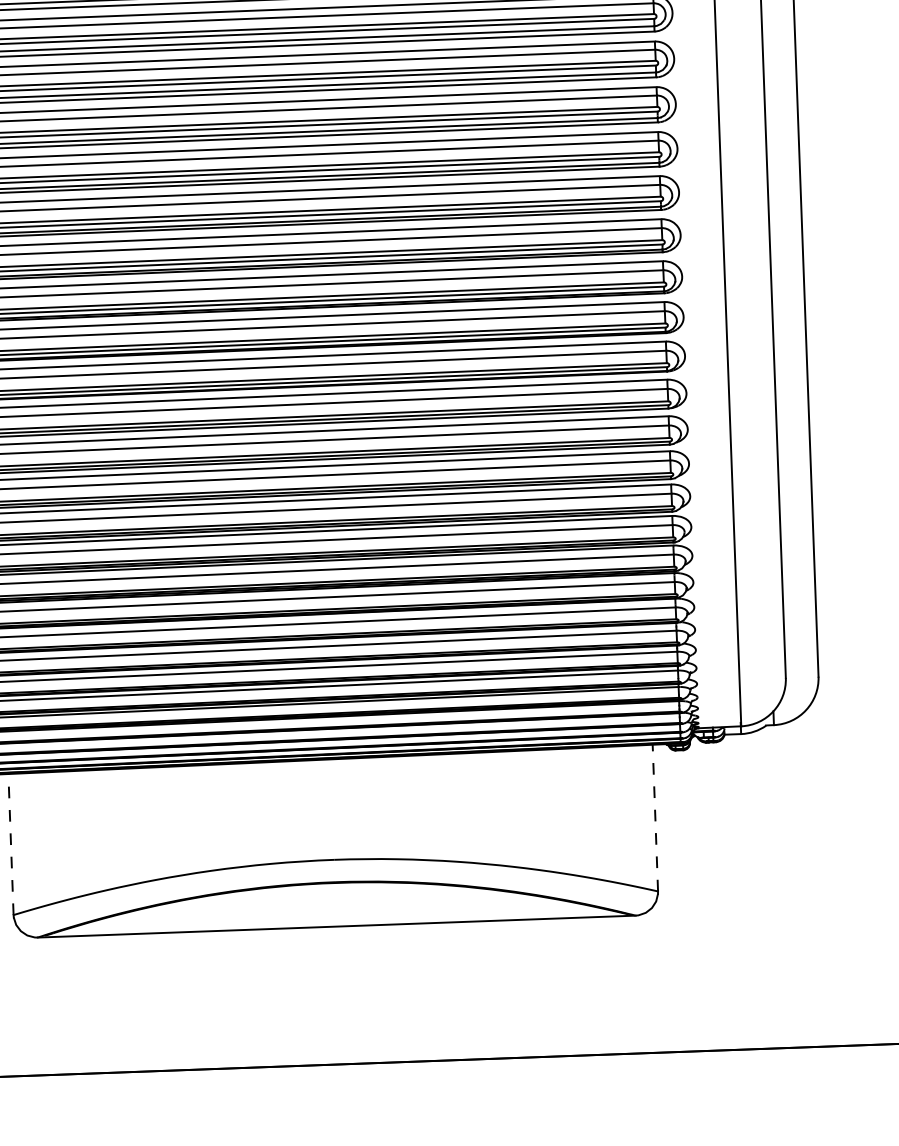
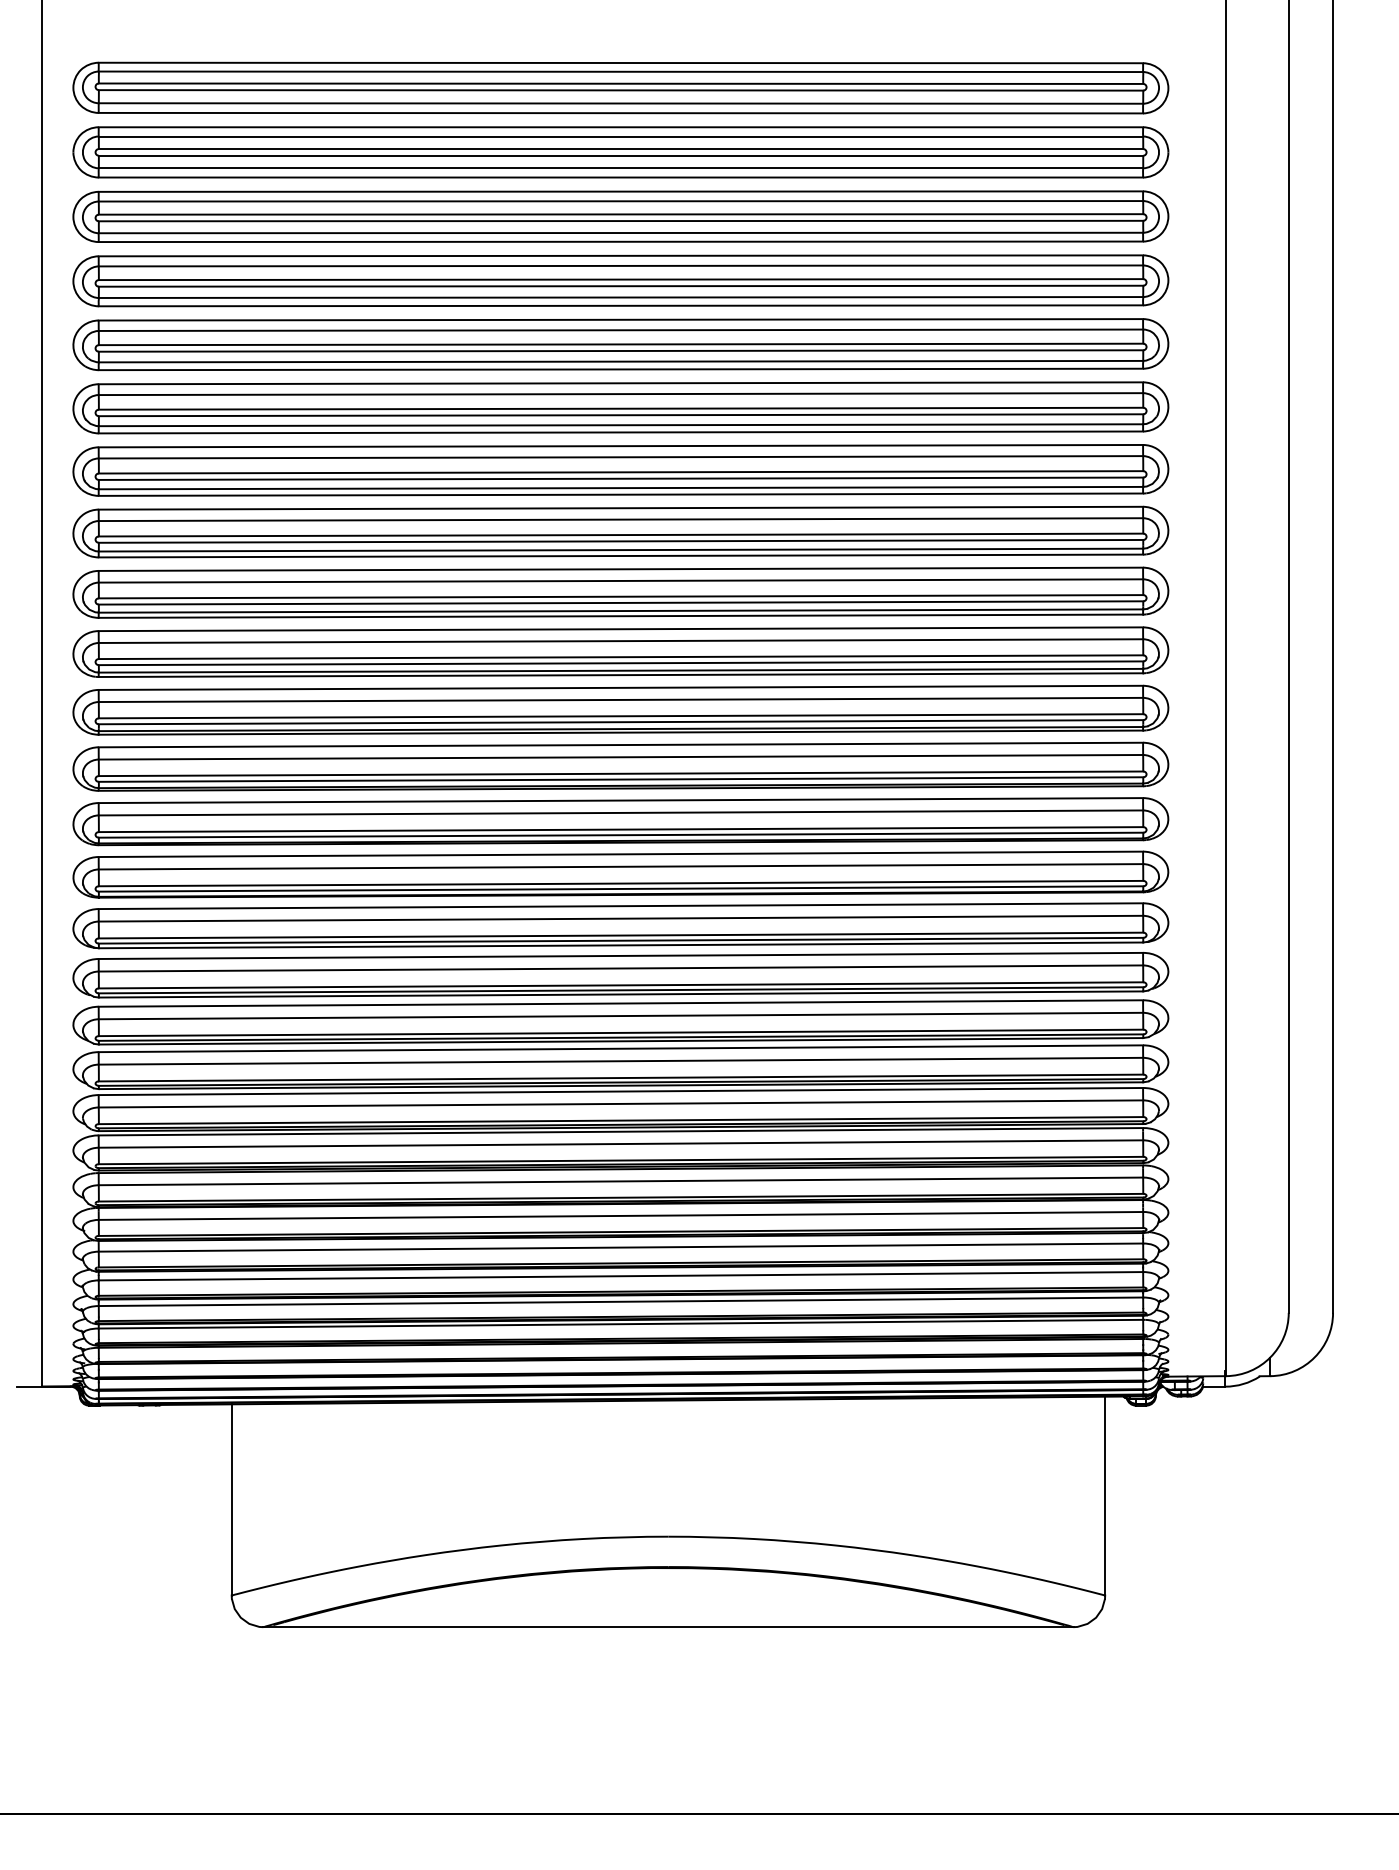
line: (655, 817) -> (1105, 1495), dashed -> solid
line: (10, 844) -> (231, 1499), dashed -> solid

